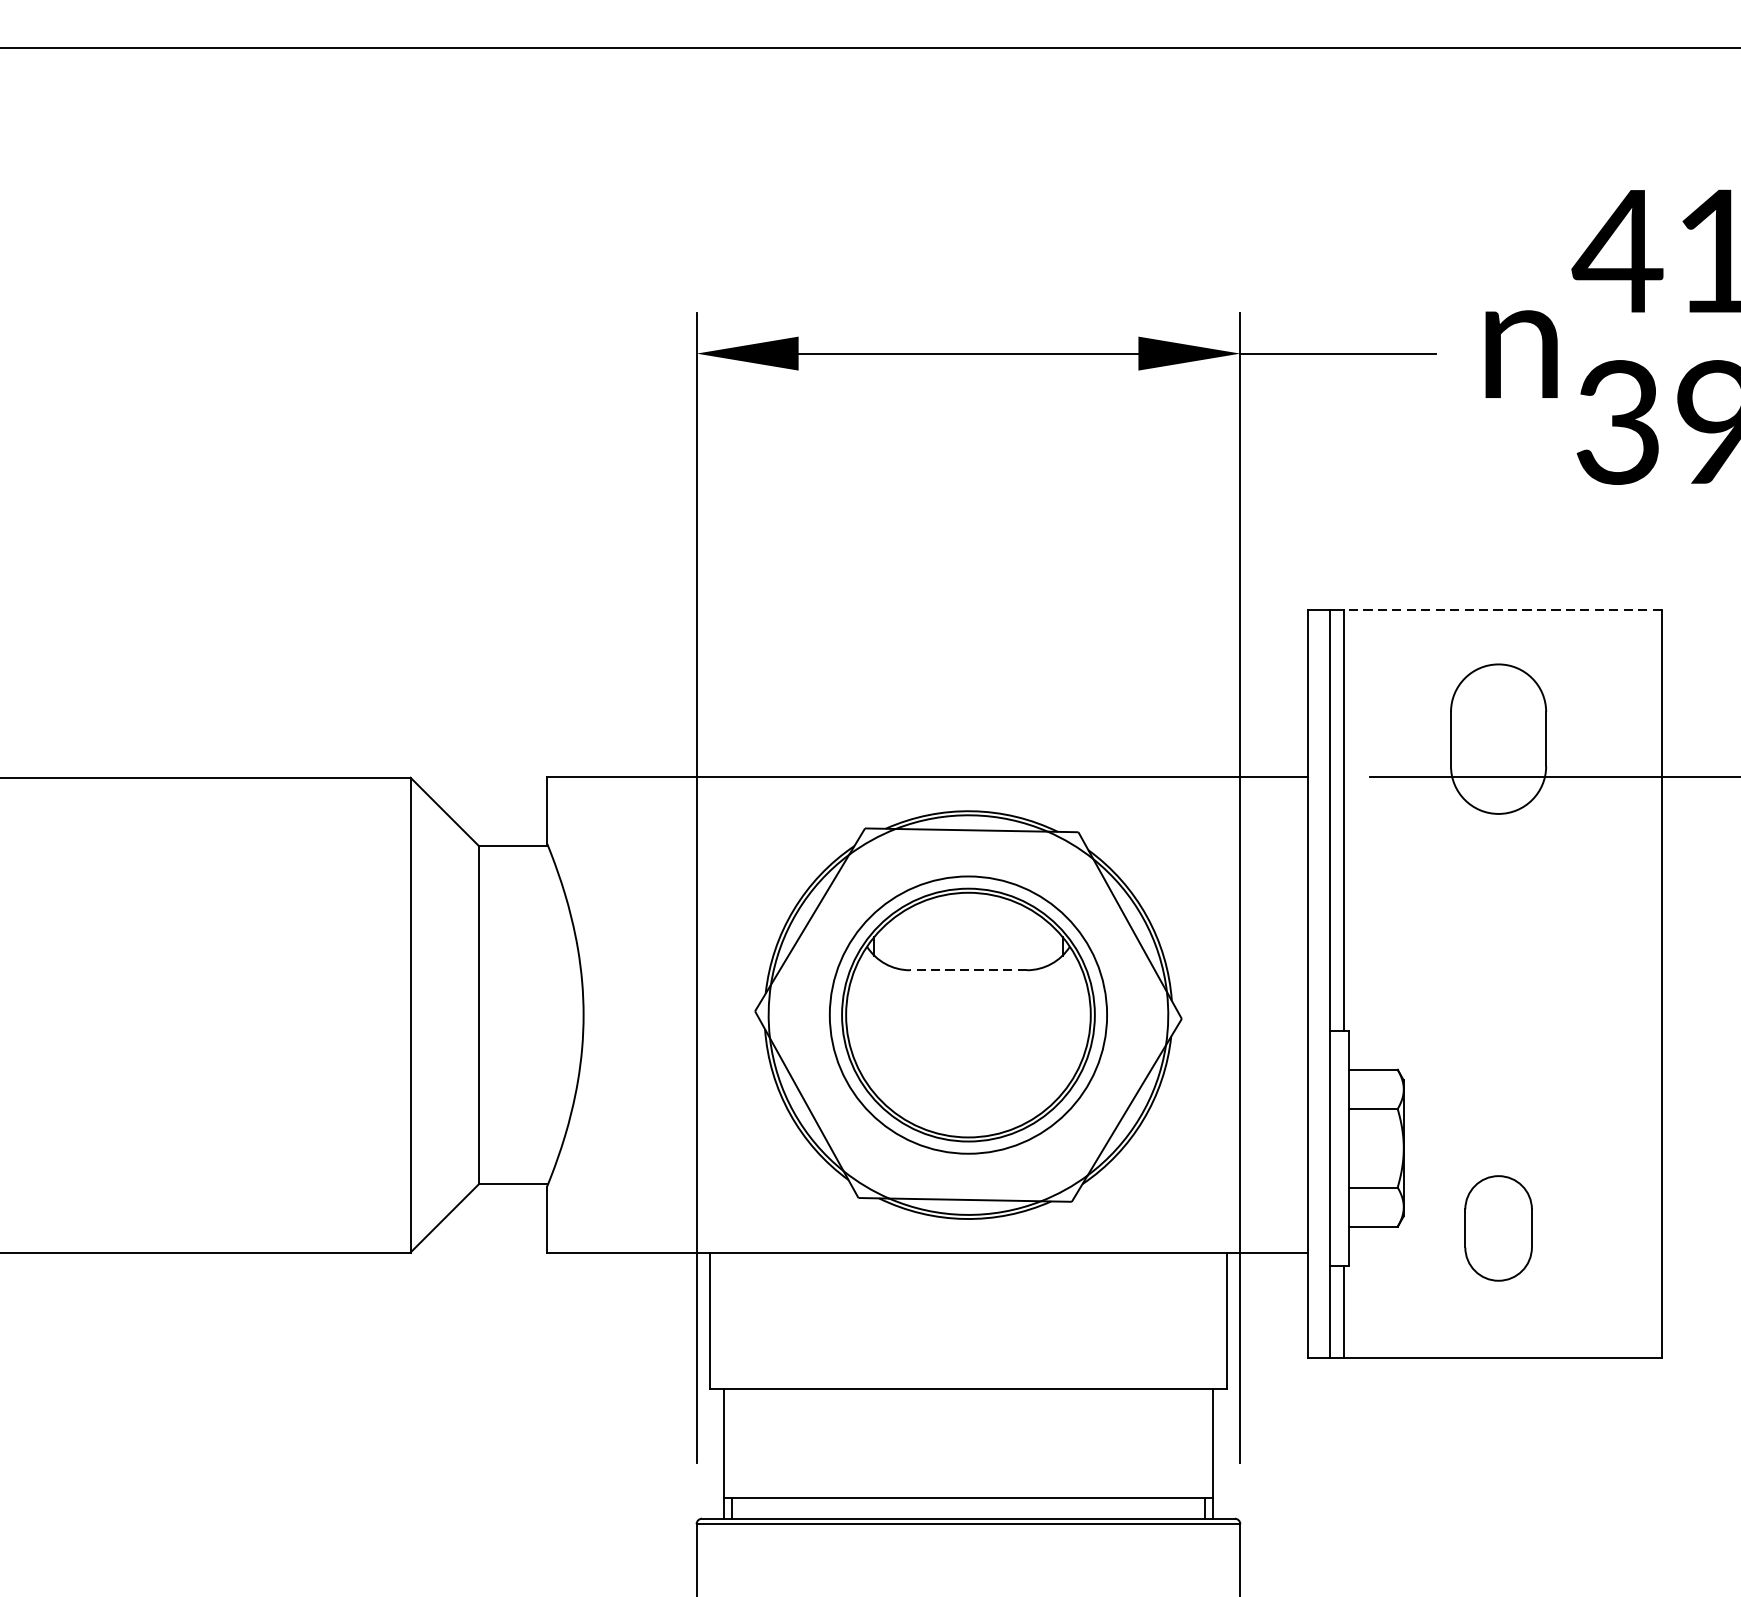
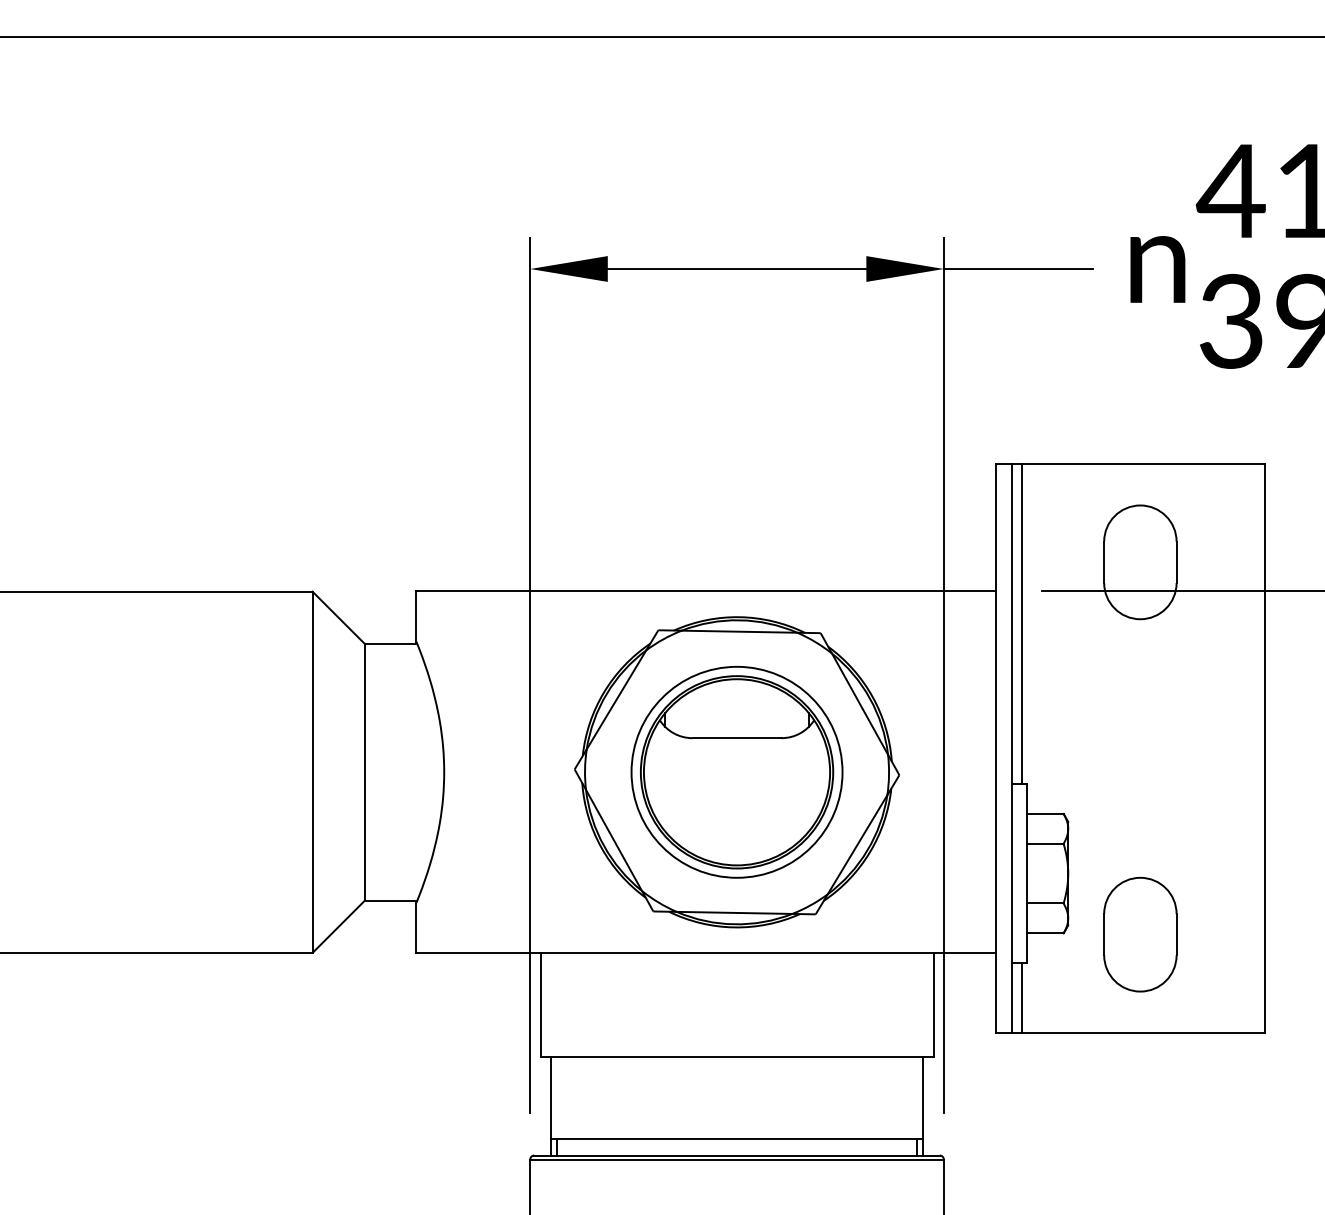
line: (1501, 610) -> (1142, 464), dashed -> solid
line: (967, 970) -> (736, 738), dashed -> solid
part: (1498, 1228) -> (1140, 934), size x1.43

